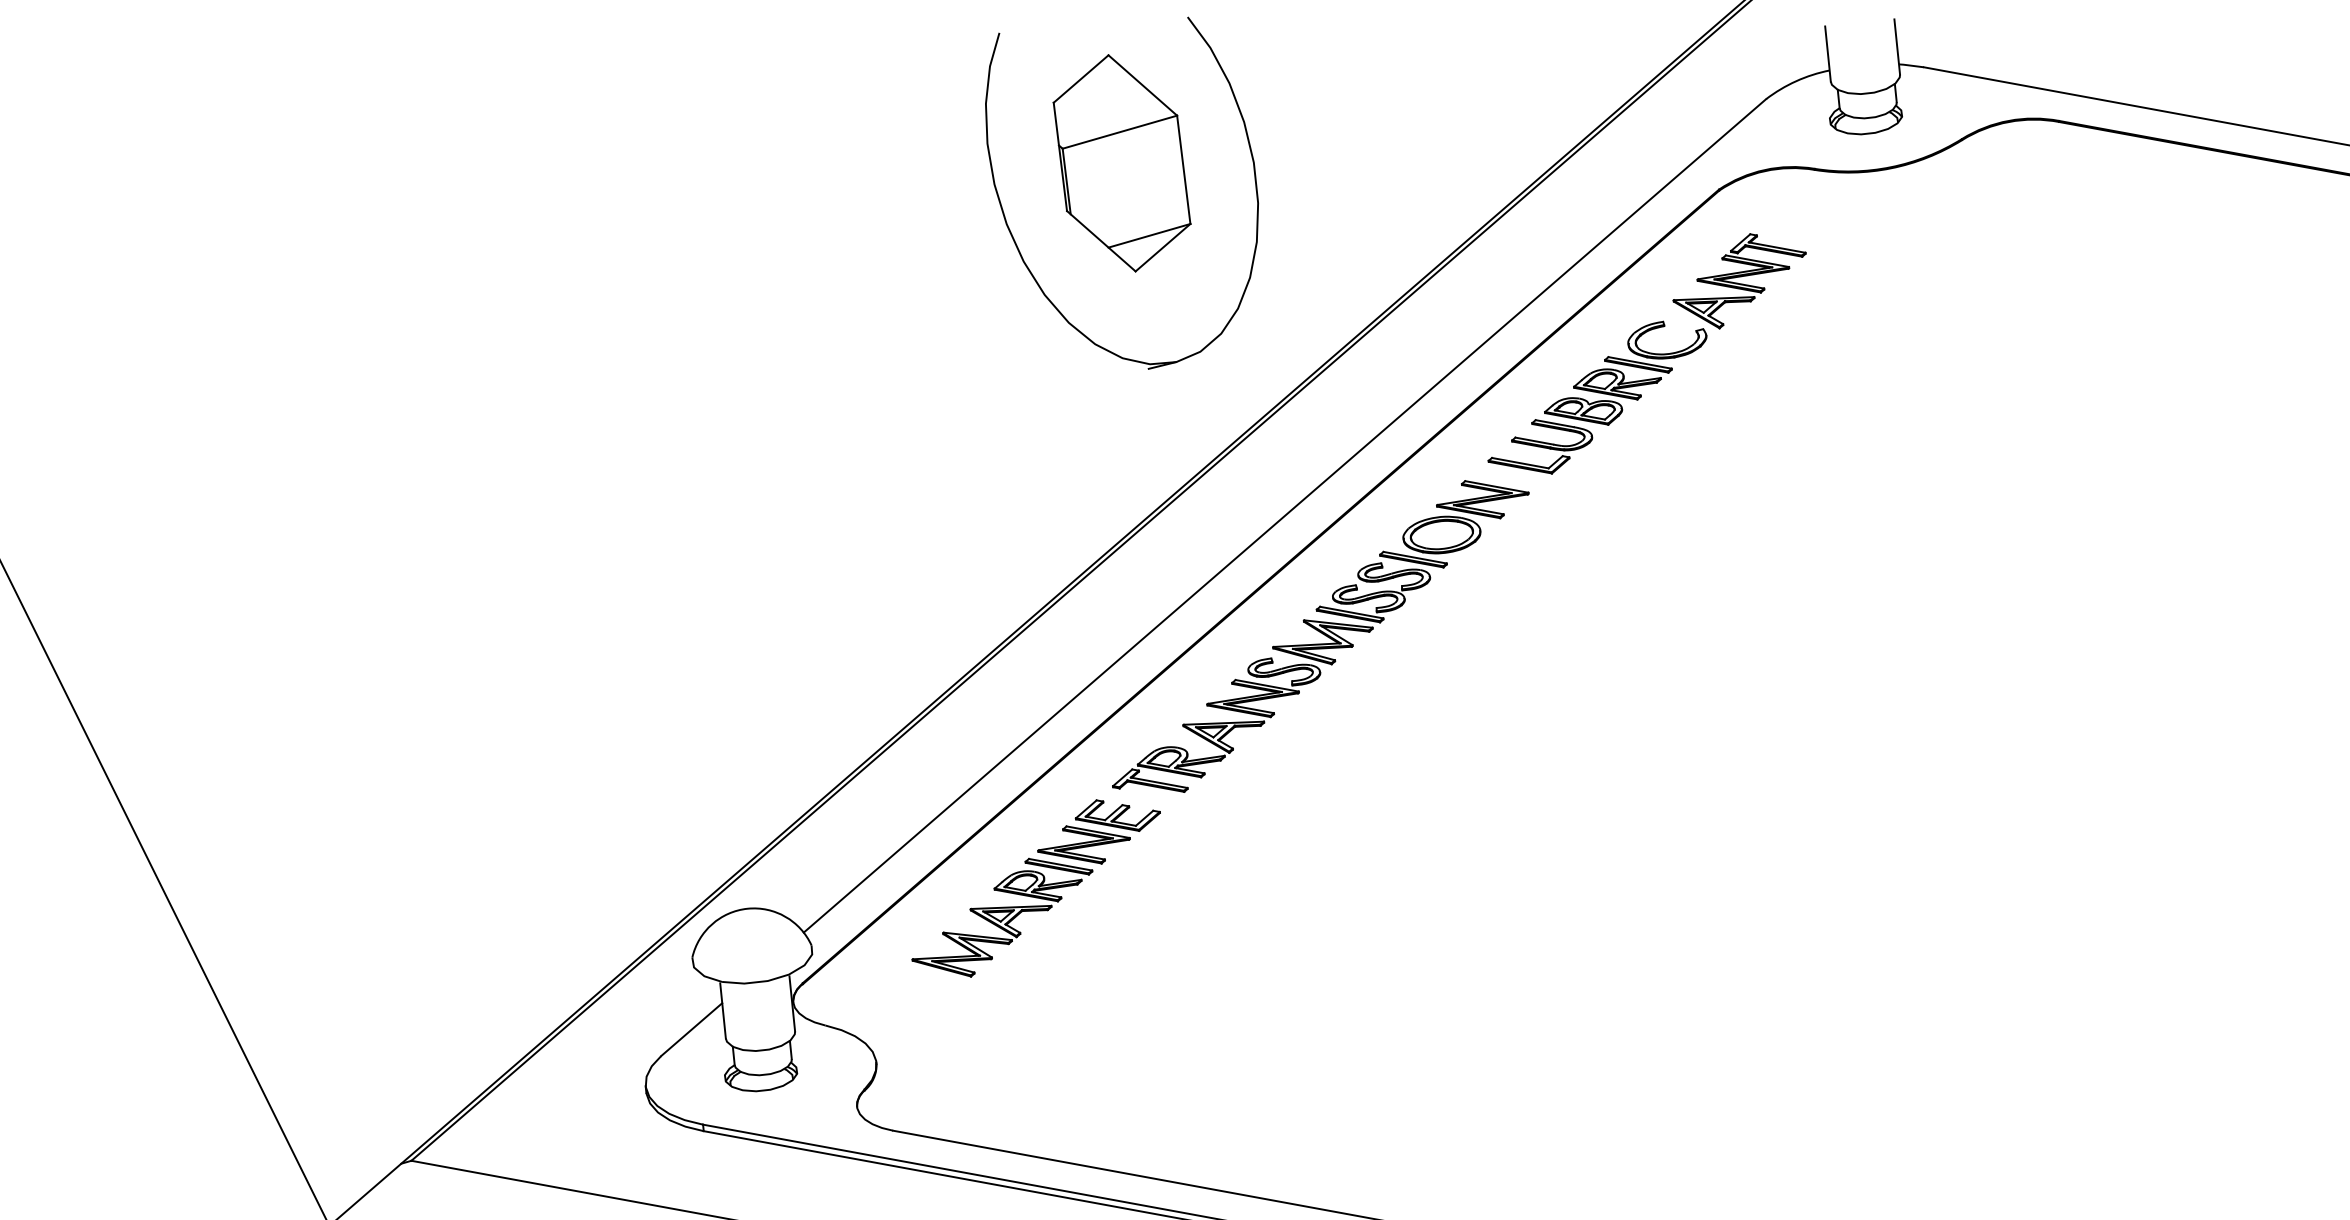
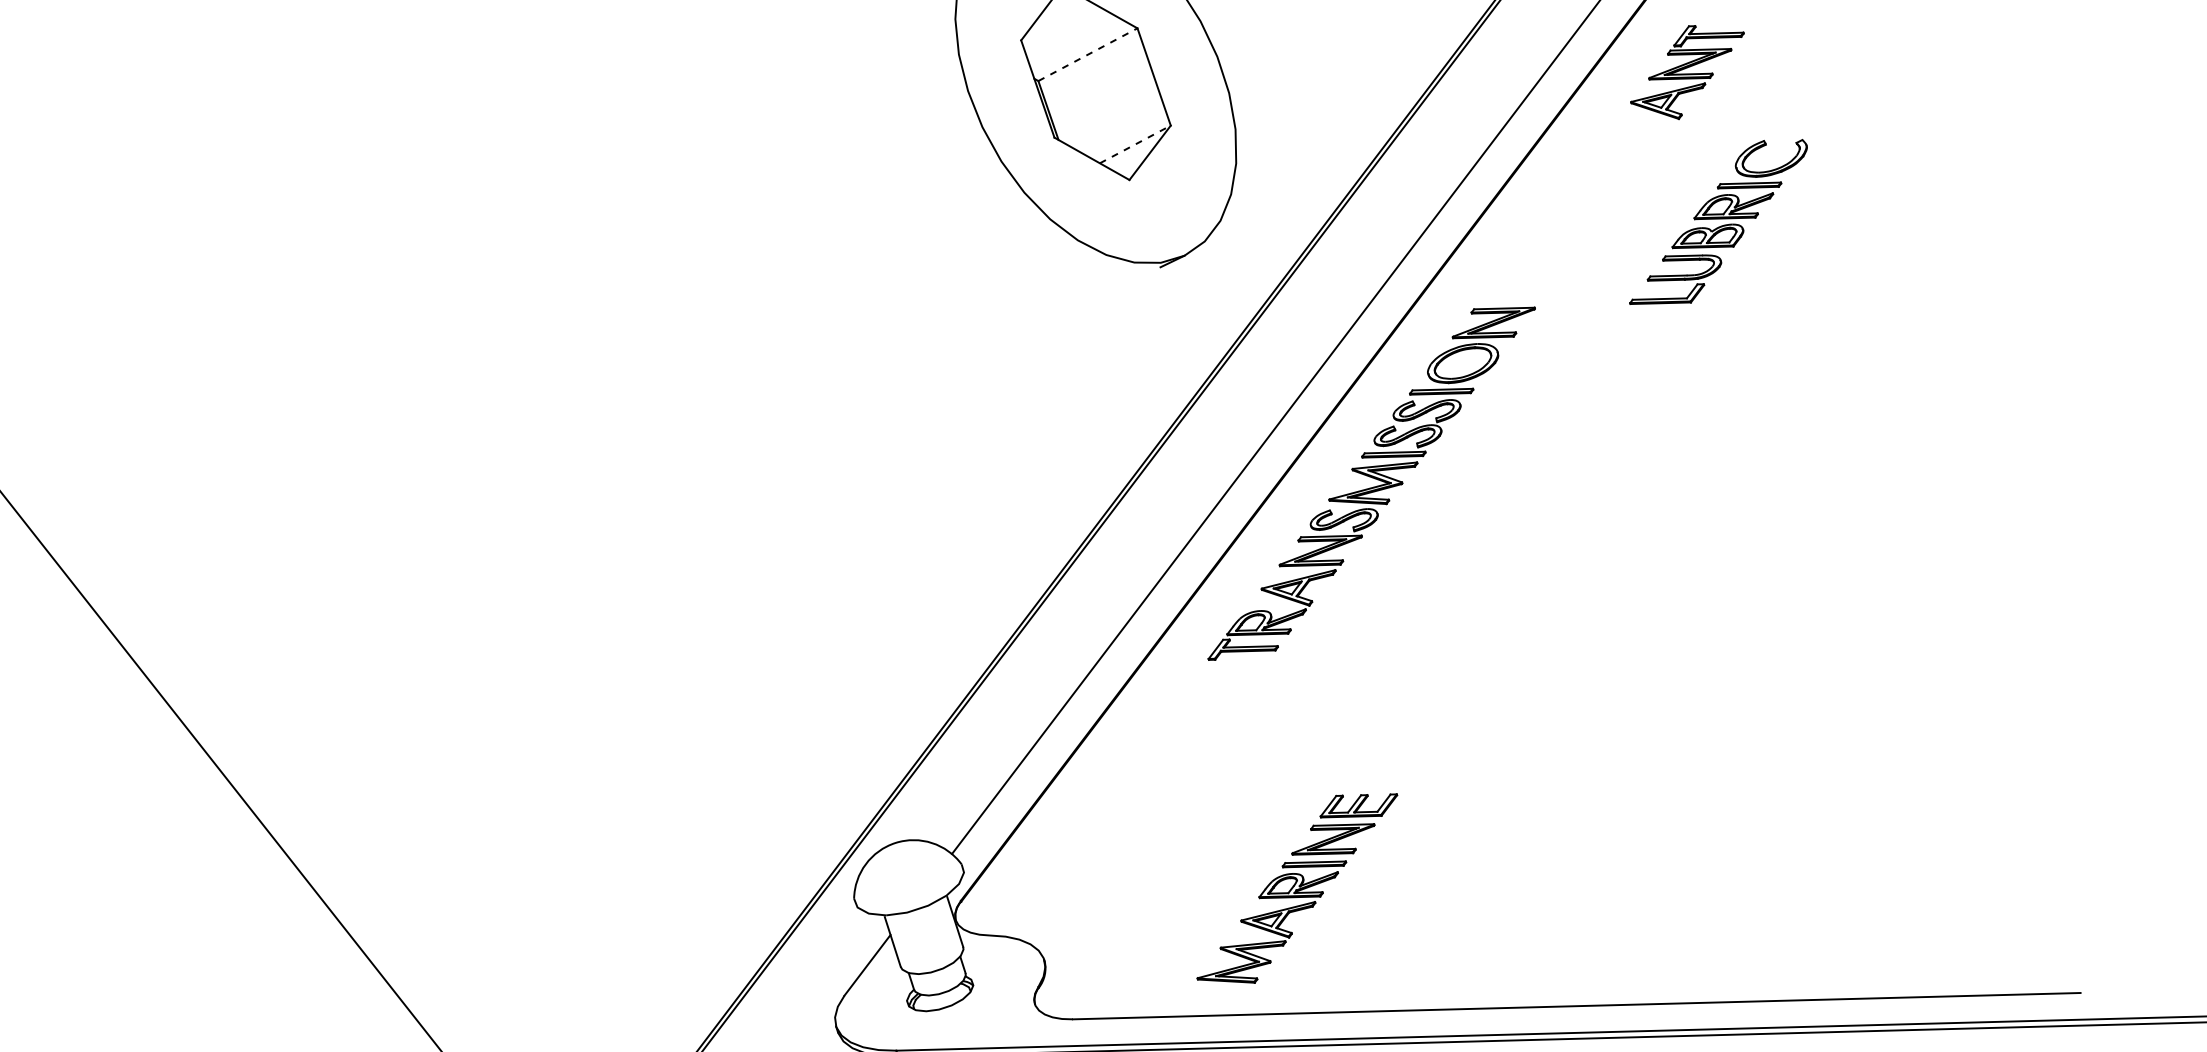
line: (1119, 132) -> (1087, 55), solid -> dashed
line: (1149, 235) -> (1135, 144), solid -> dashed
part: (1597, 397) -> (1718, 223), moved
part: (1035, 888) -> (1297, 889), moved

